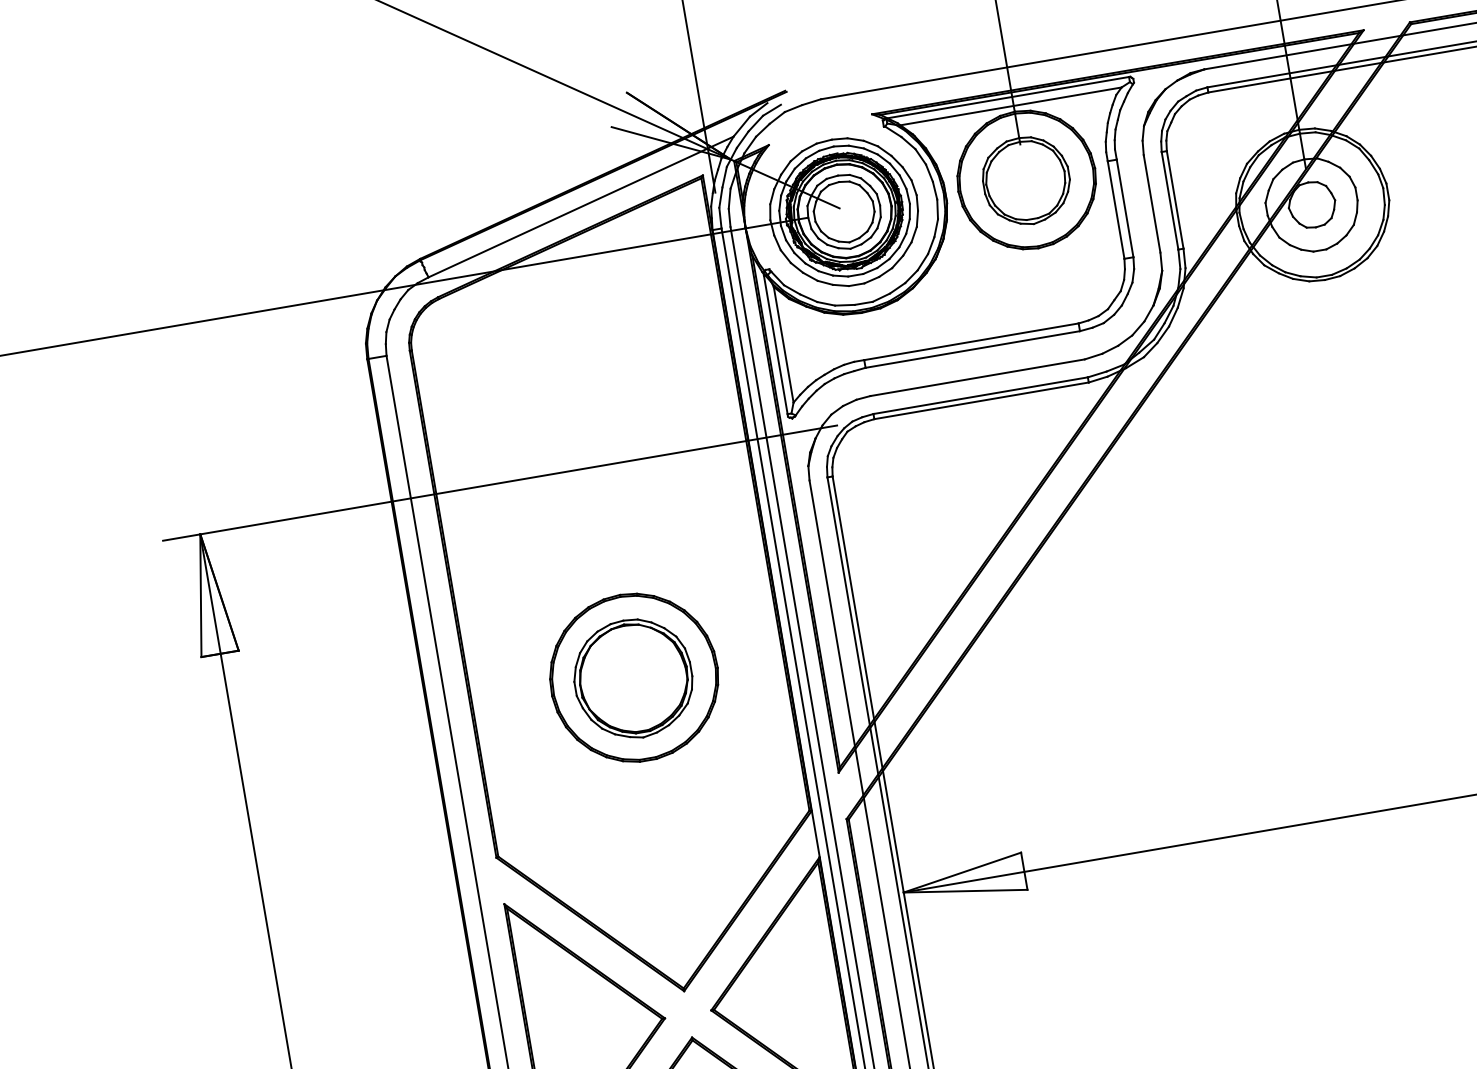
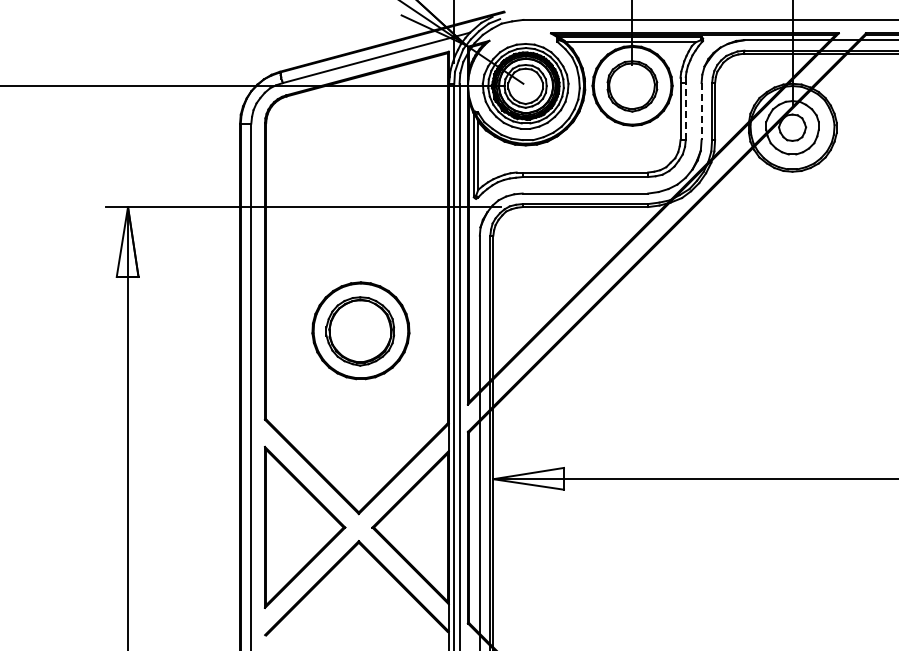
line: (1151, 203) -> (701, 111), solid -> dashed
line: (1124, 208) -> (685, 111), solid -> dashed

